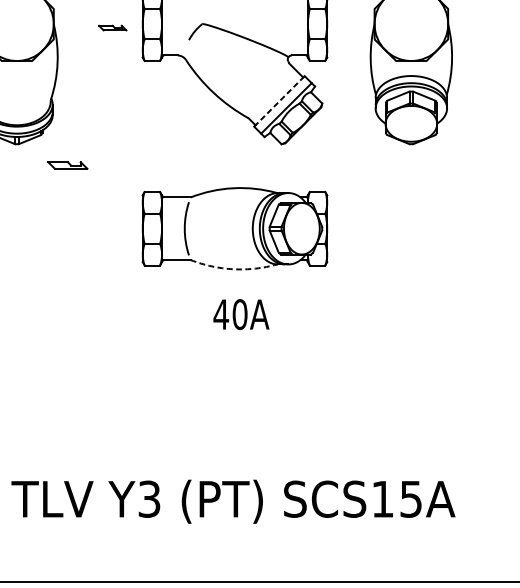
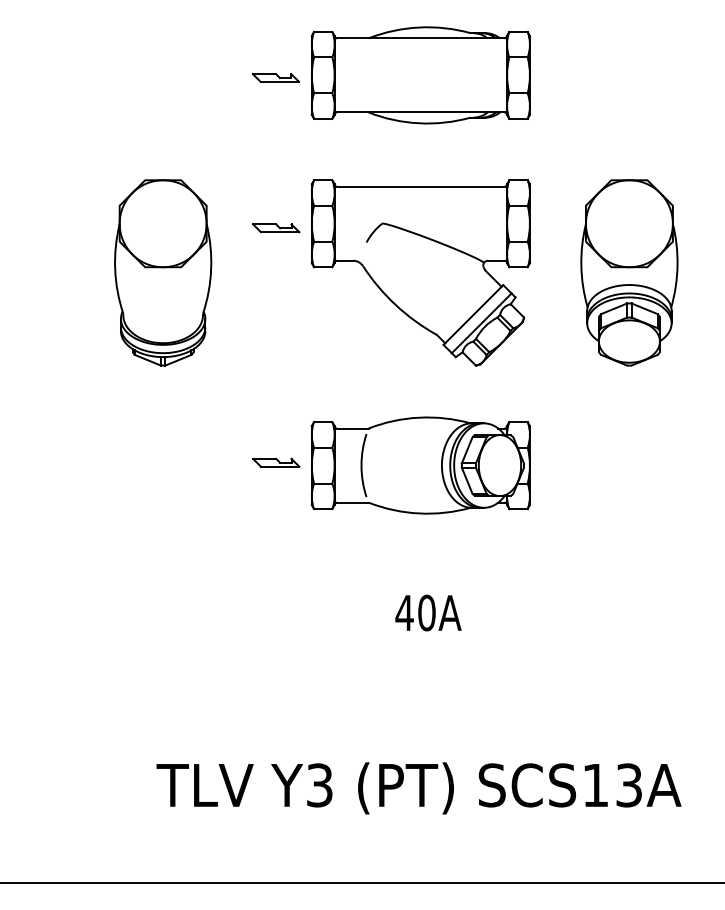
part: (112, 28) -> (276, 228), size x1.43
line: (279, 100) -> (473, 314), dashed -> solid
part: (68, 165) -> (276, 462), moved
arc: (233, 269) -> (419, 513), dashed -> solid
text: (241, 314) -> (428, 612), moved
text: (411, 498) -> (629, 784), SCS15A -> SCS13A

